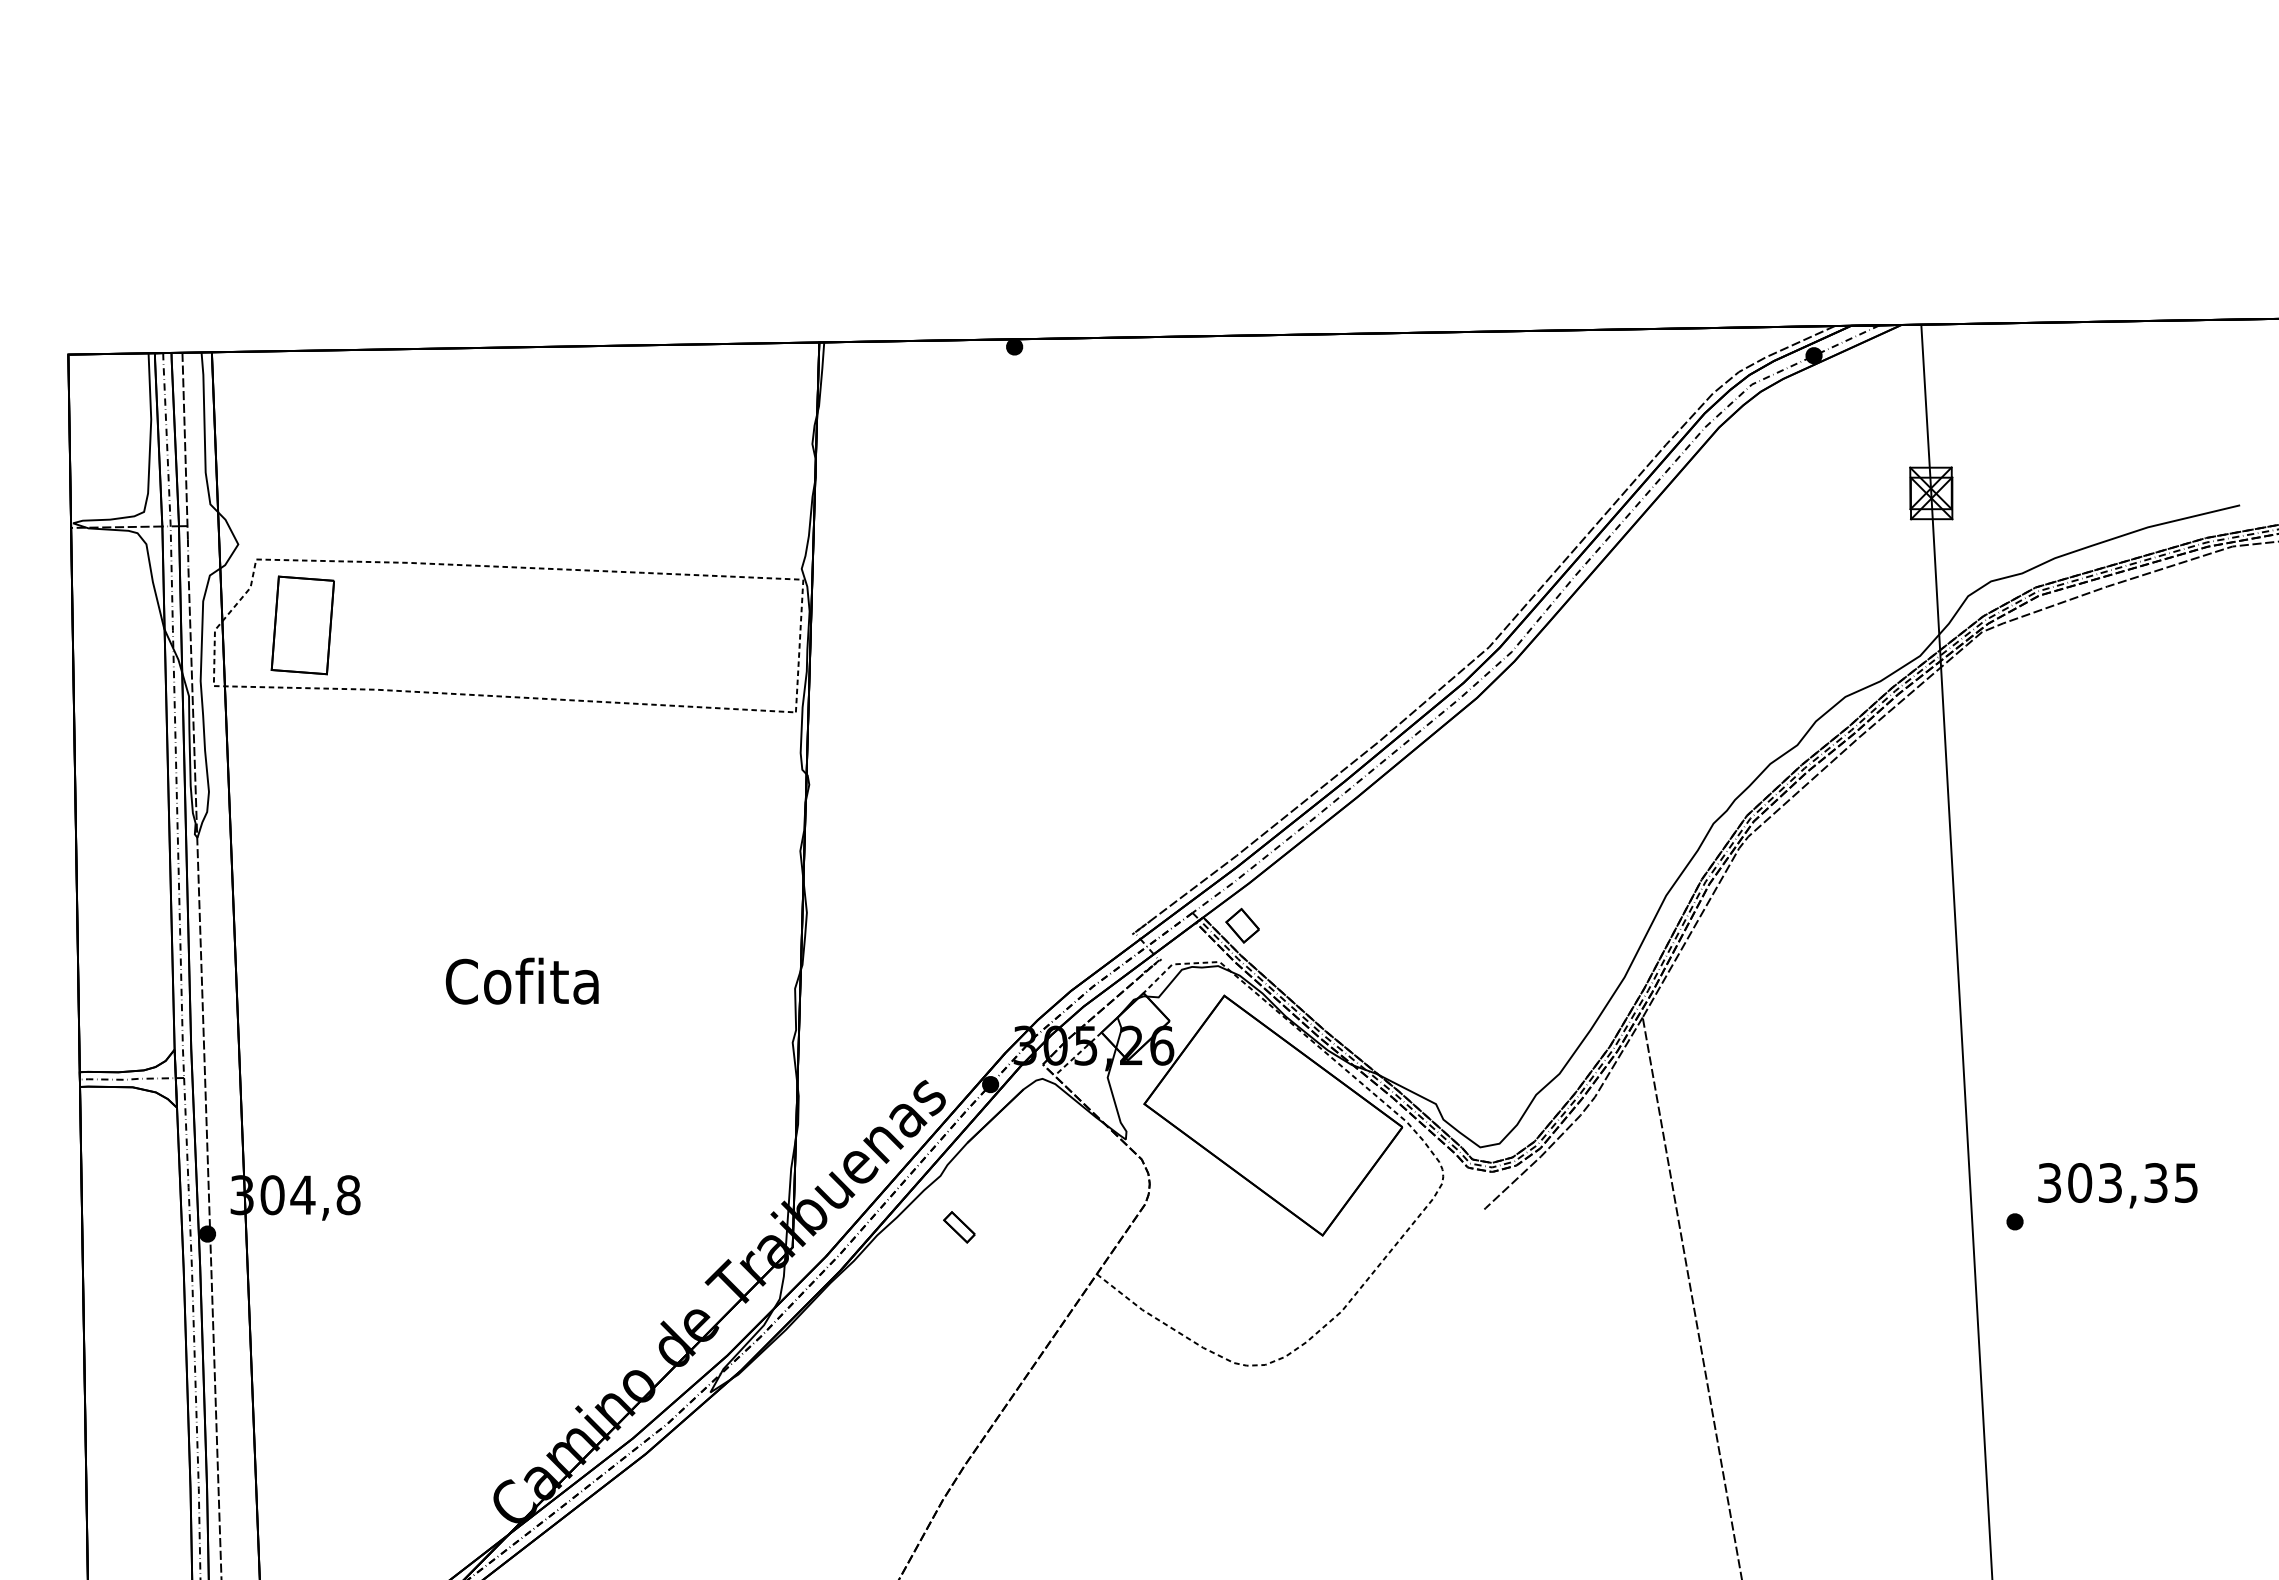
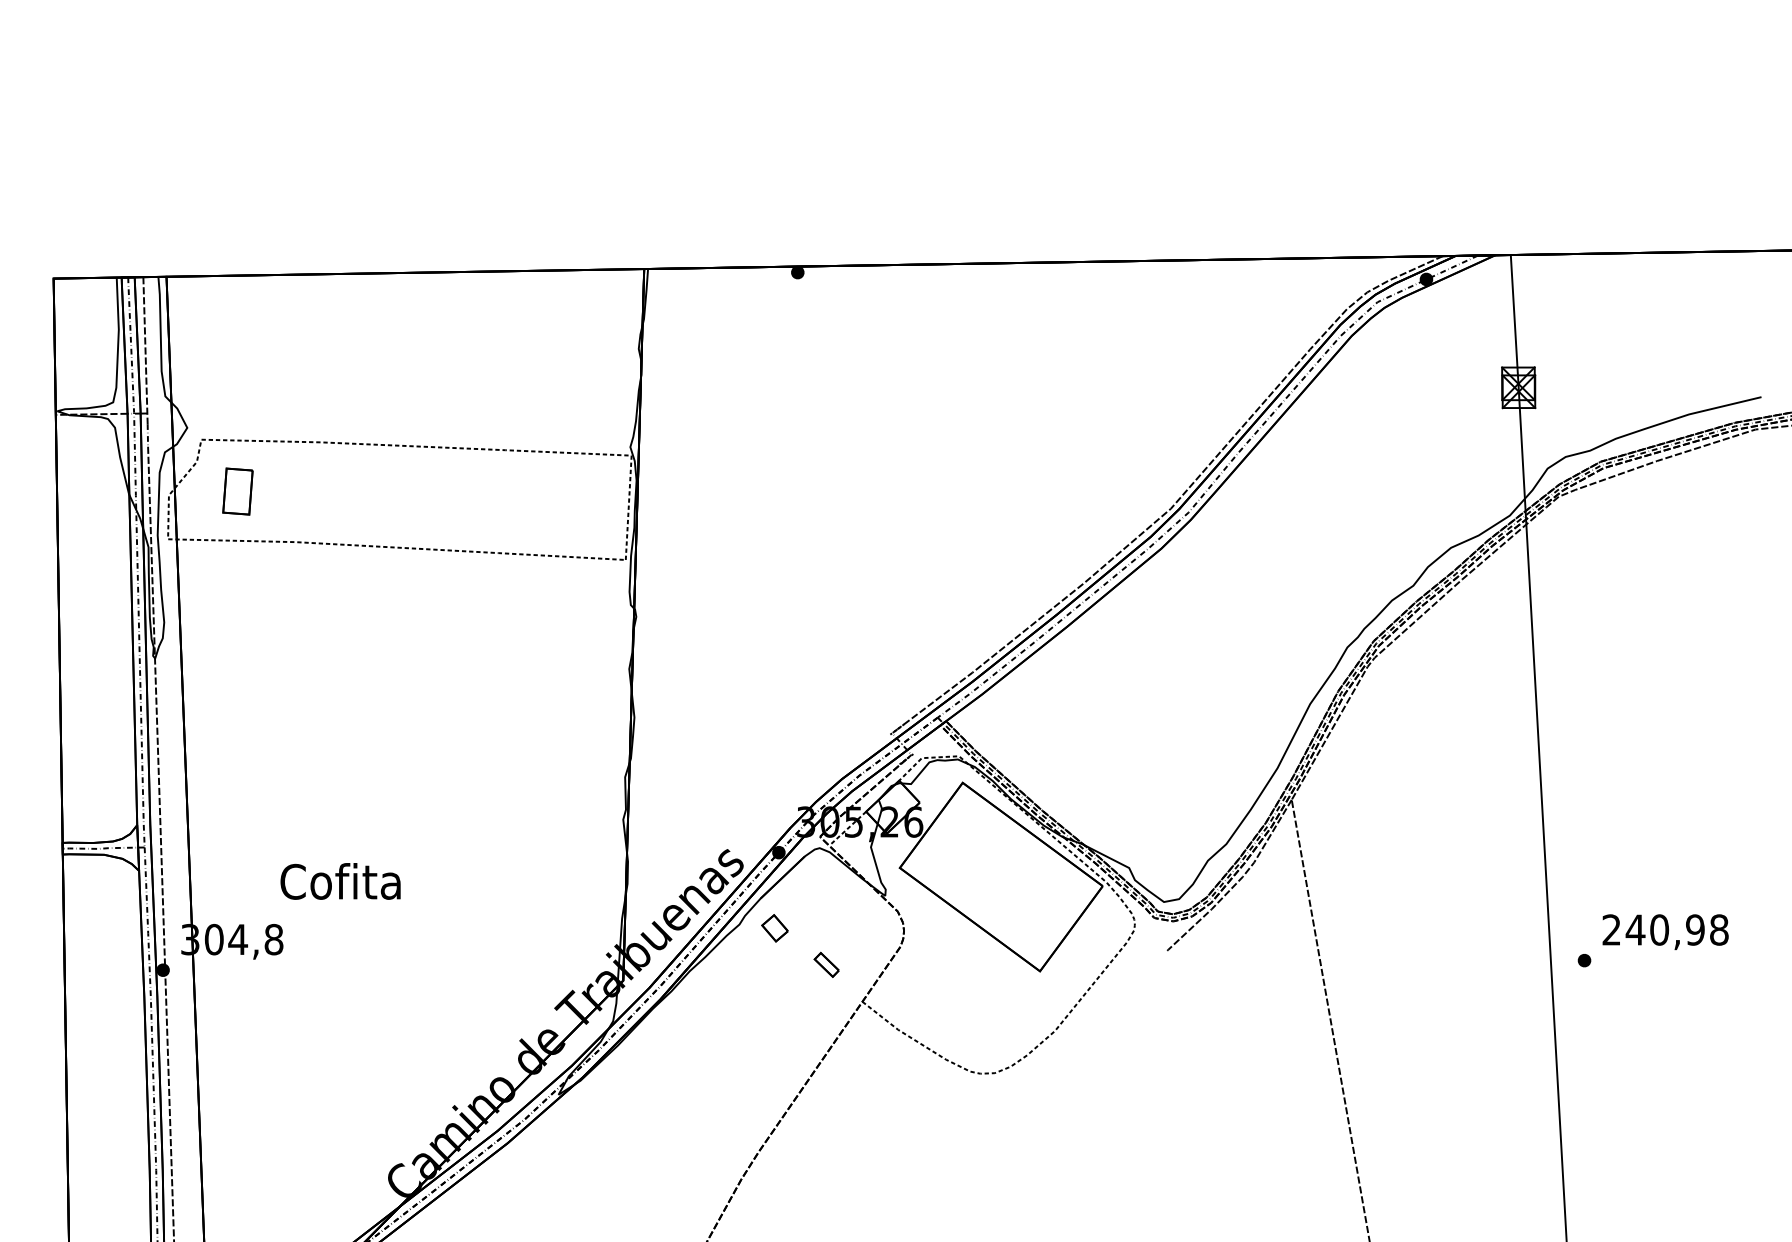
part: (302, 625) -> (237, 491), size x0.6
part: (1242, 925) -> (774, 928), moved
text: (521, 980) -> (340, 880), moved
text: (2118, 1182) -> (1665, 929), 303,35 -> 240,98
part: (959, 1227) -> (826, 965), moved

